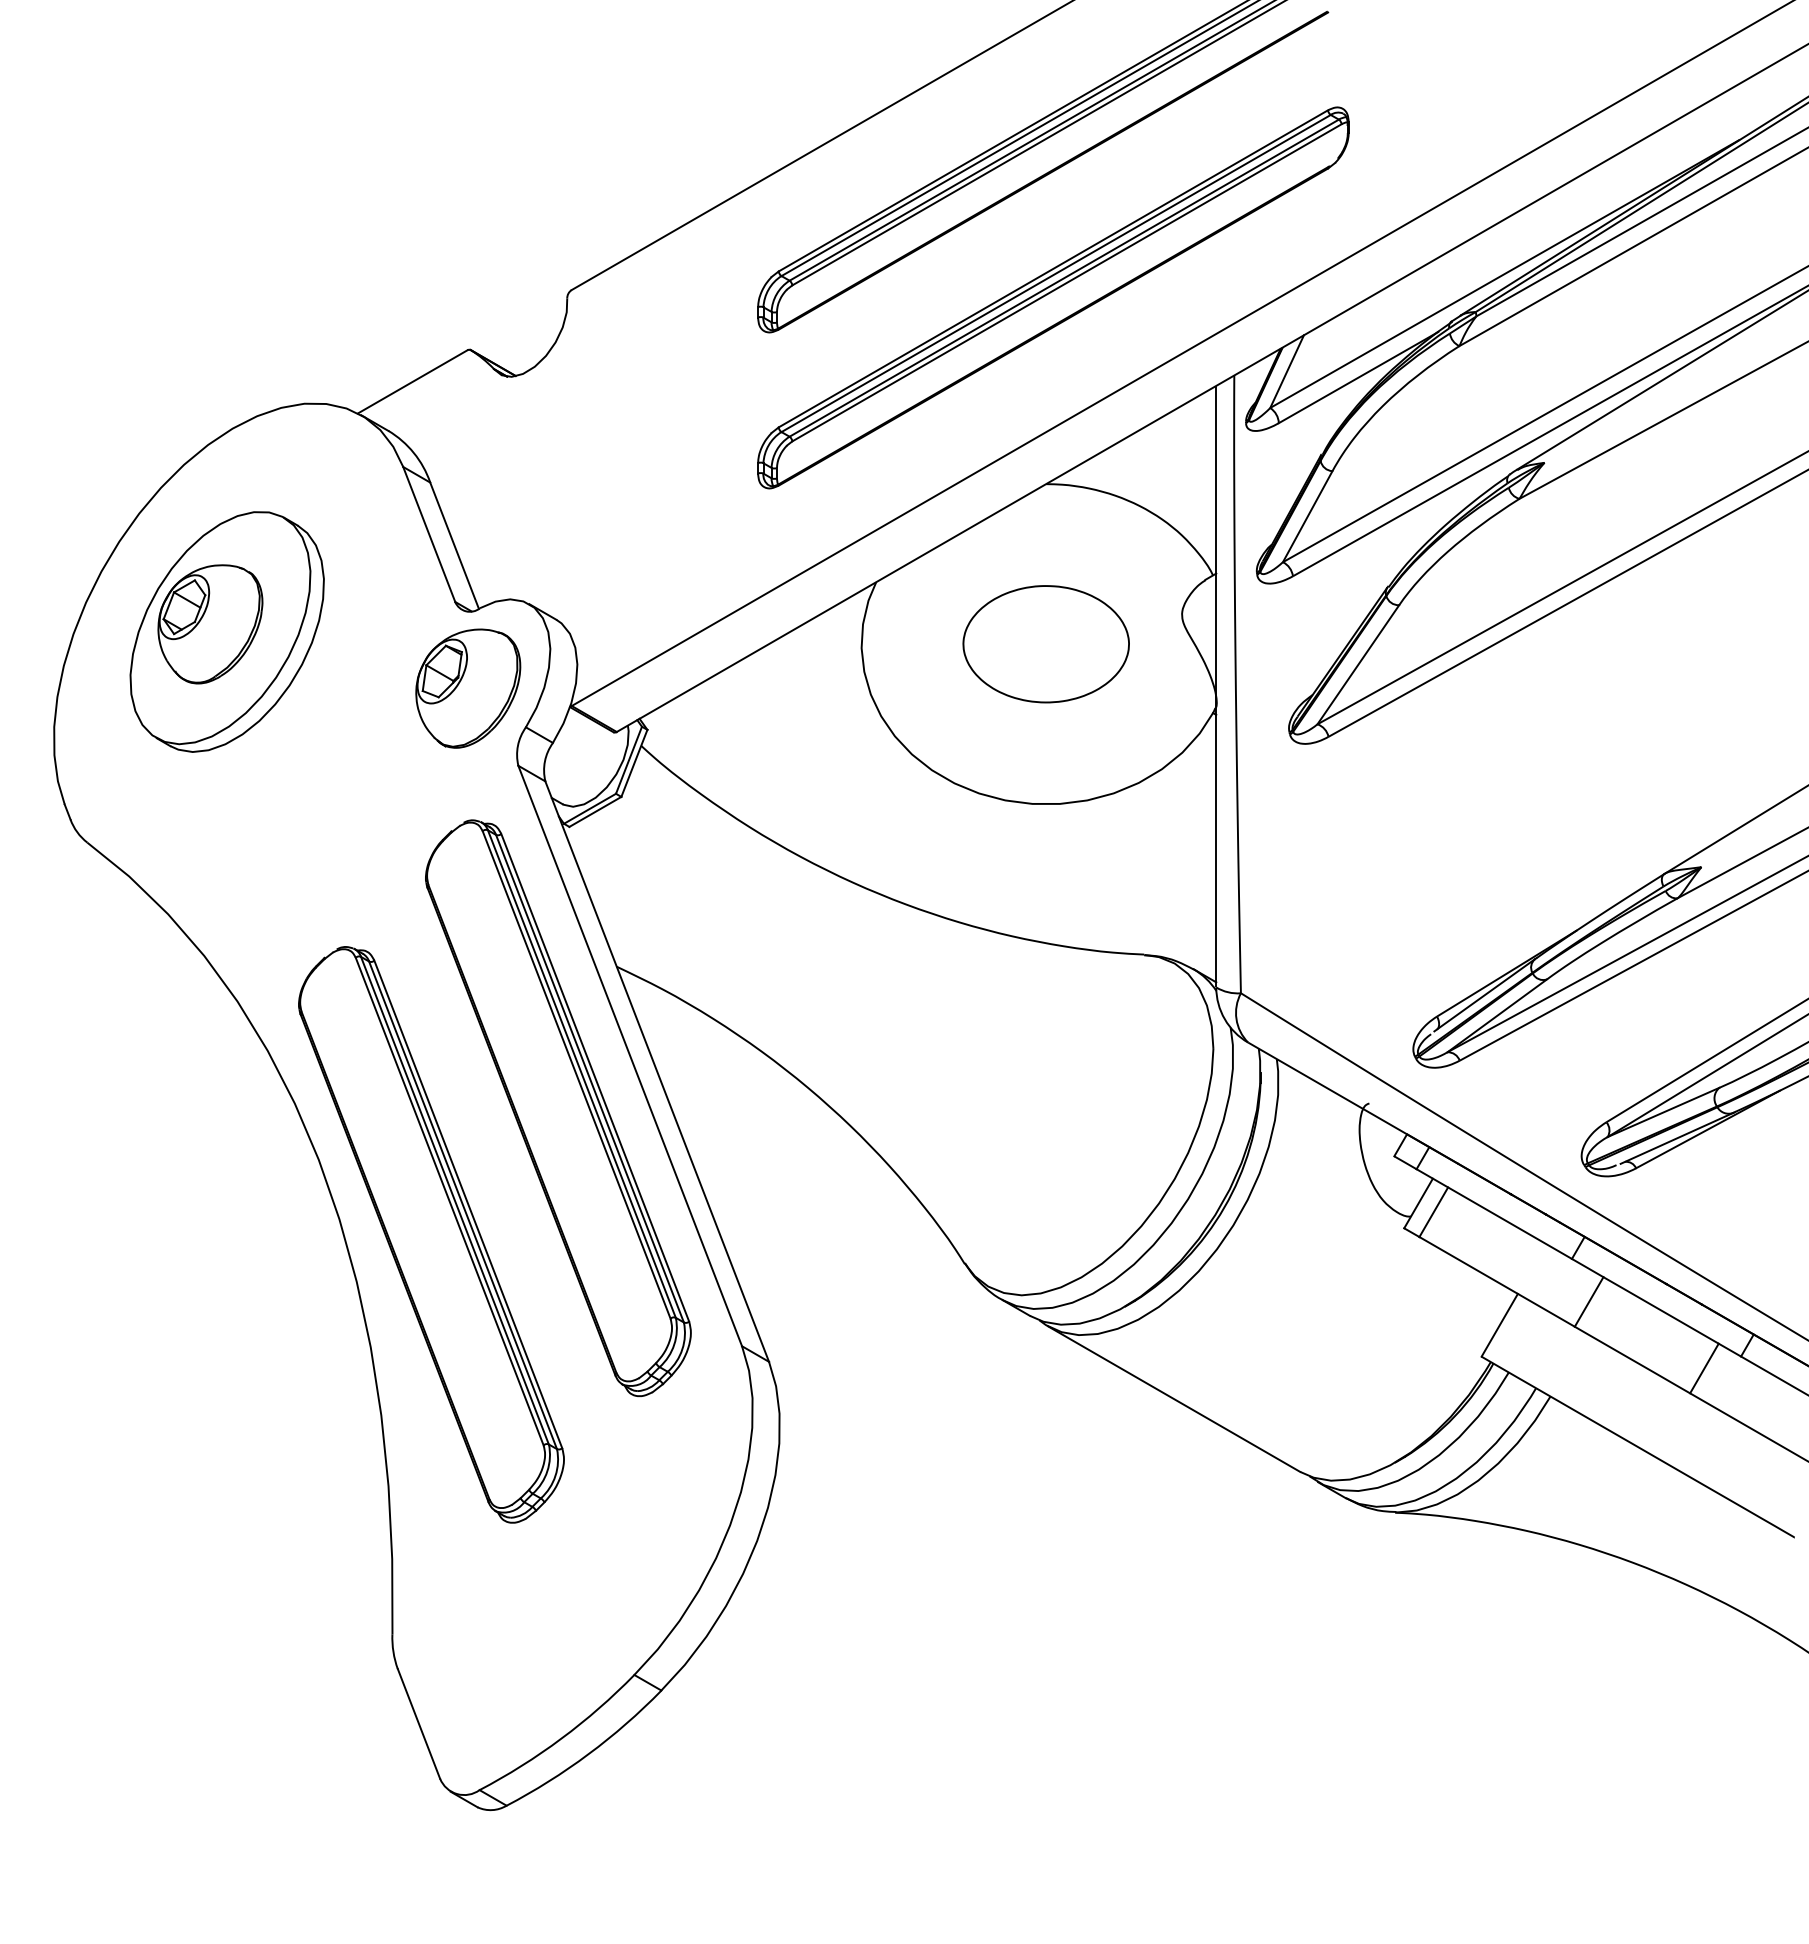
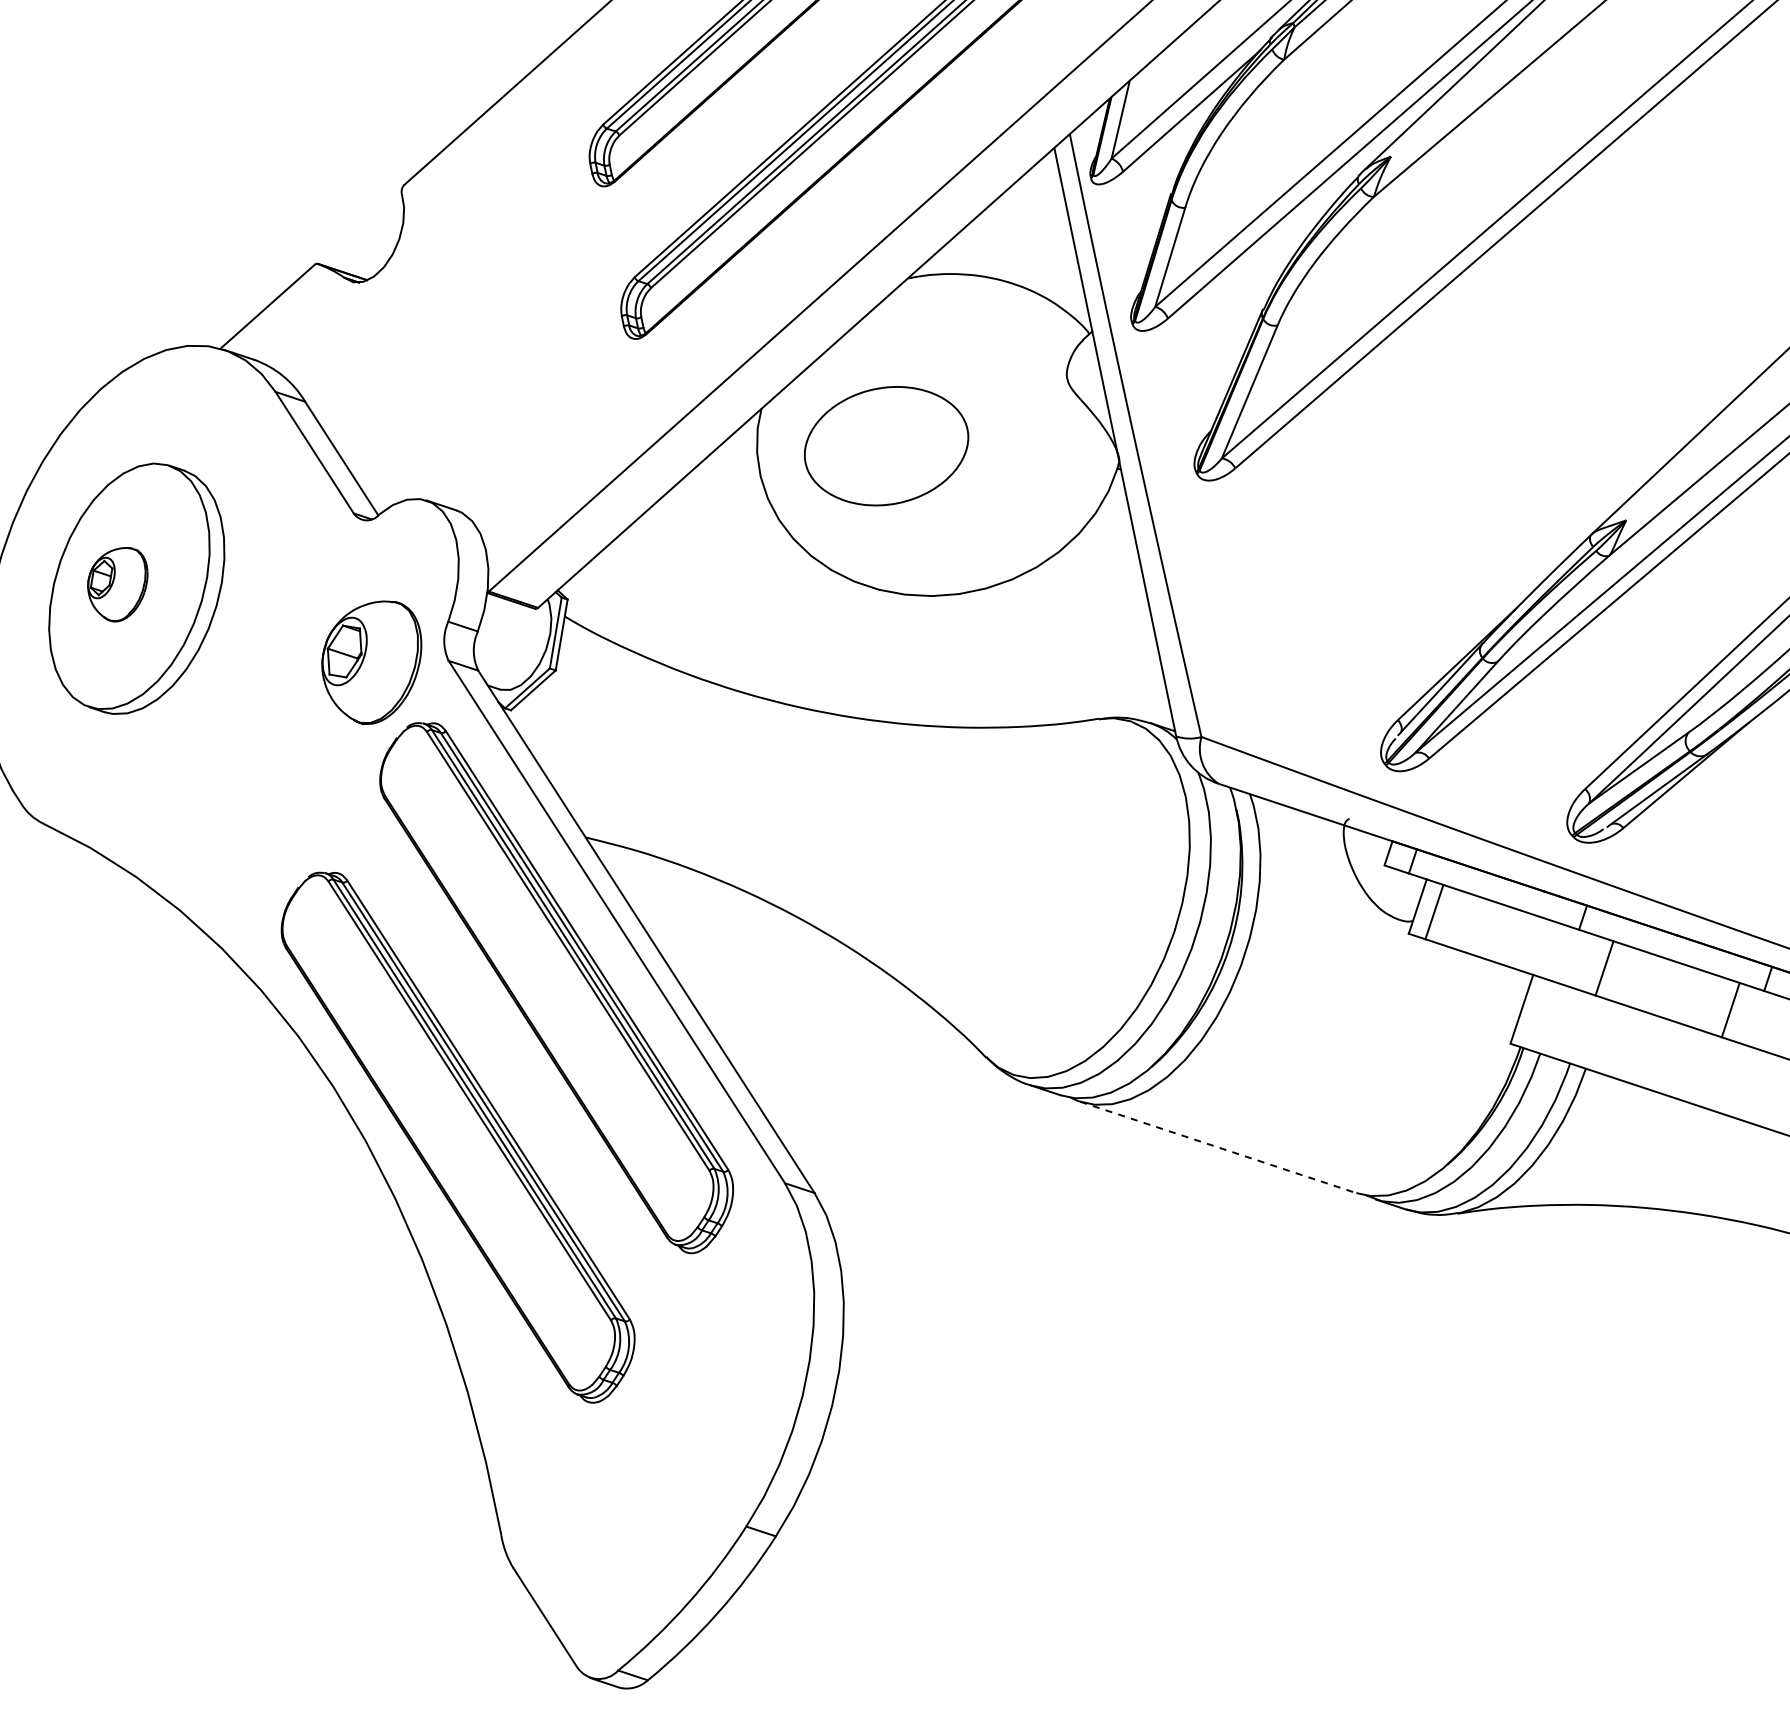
part: (210, 624) -> (118, 585), size x0.6
part: (1045, 644) -> (885, 446), moved
part: (468, 688) -> (373, 662), moved
line: (1174, 1399) -> (1218, 1147), solid -> dashed

